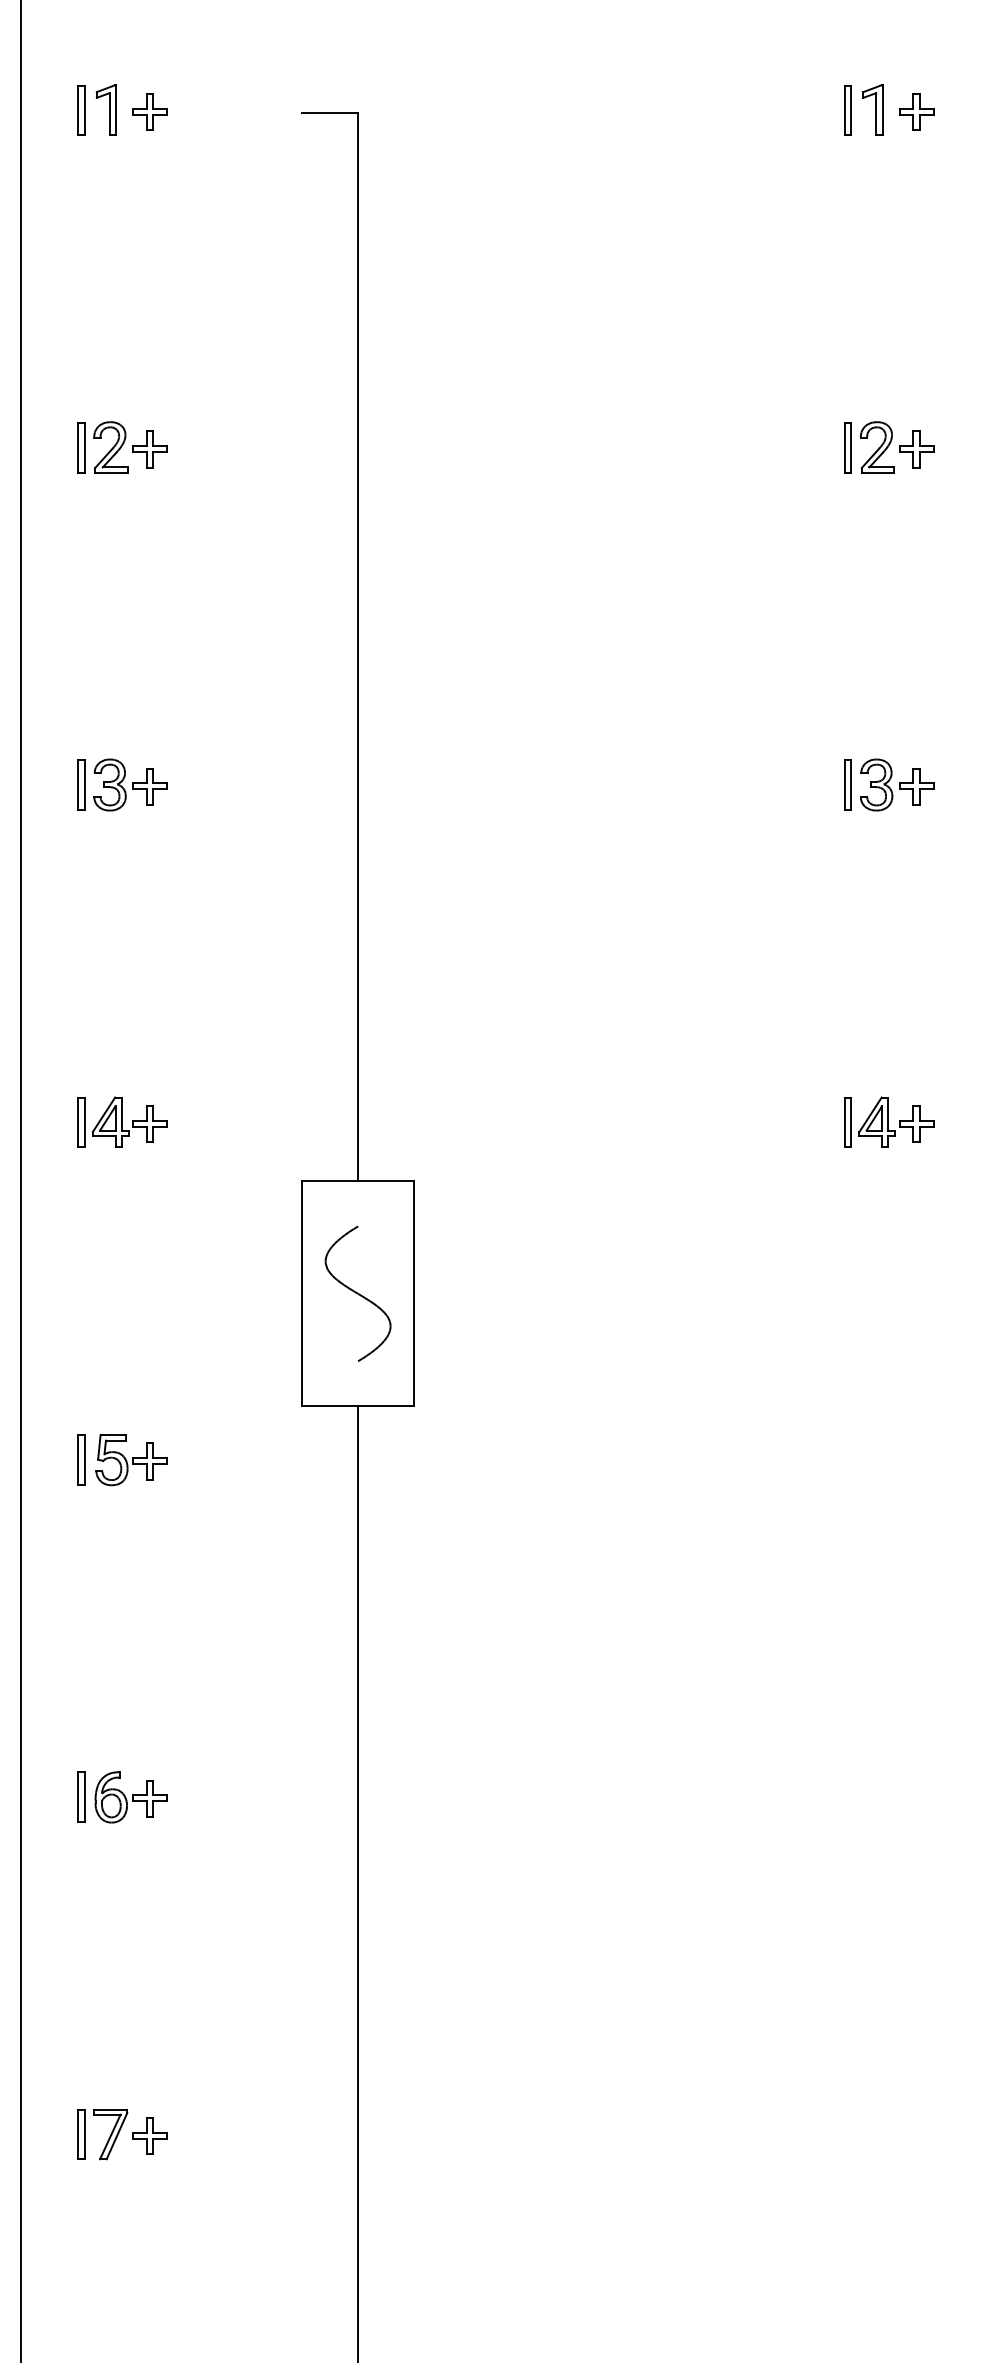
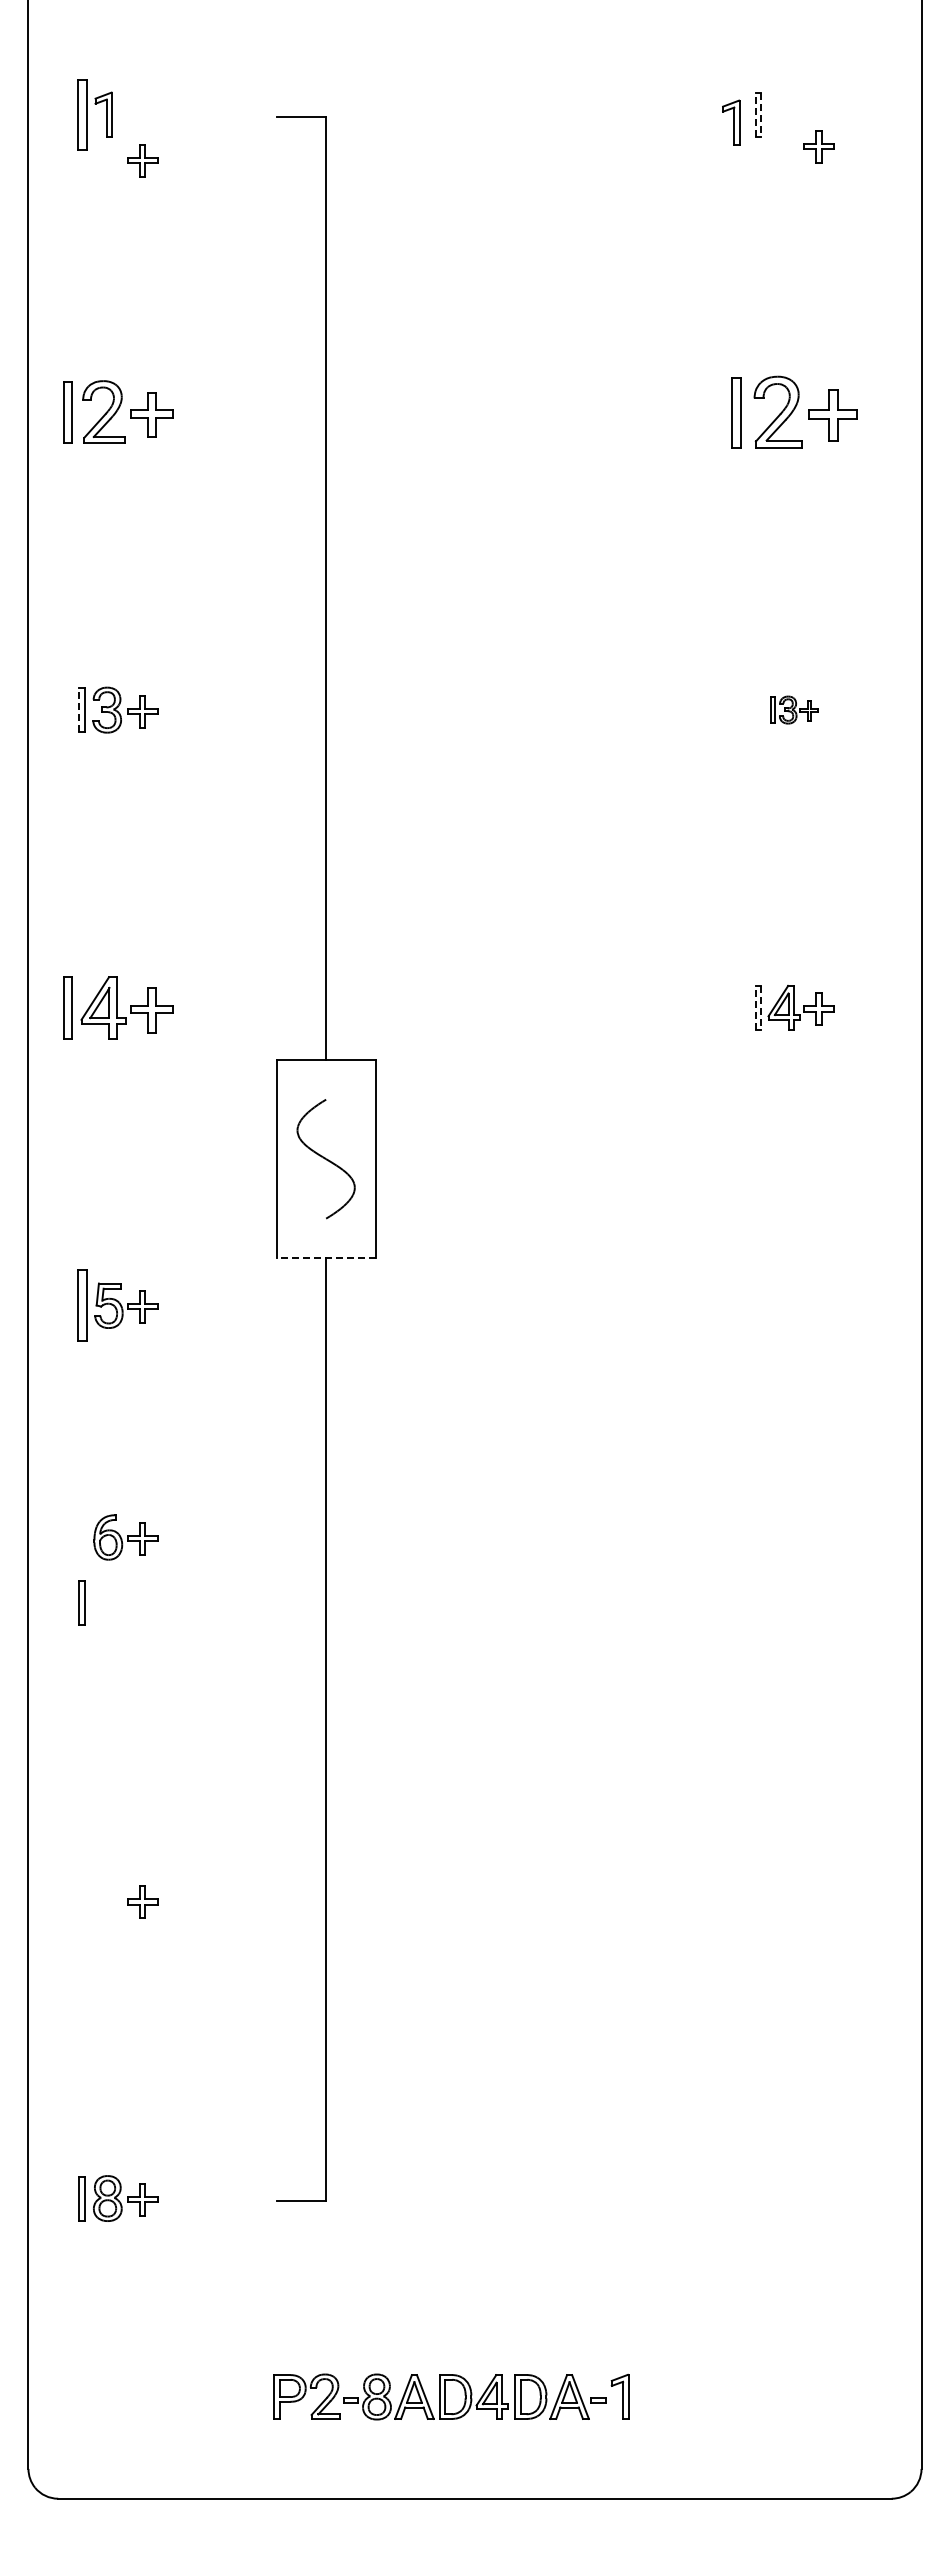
part: (80, 110) -> (81, 114), size x1.6
line: (844, 110) -> (755, 114), solid -> dashed
line: (851, 110) -> (761, 114), solid -> dashed
part: (872, 110) -> (731, 122), moved
part: (150, 111) -> (142, 160), moved
part: (916, 111) -> (818, 146), moved
part: (122, 446) -> (118, 411), size x1.4
part: (888, 446) -> (794, 411), size x1.6
part: (888, 784) -> (794, 709), size x0.6
line: (78, 785) -> (79, 710), solid -> dashed
part: (122, 1121) -> (118, 1007), size x1.4
line: (844, 1121) -> (755, 1007), solid -> dashed
line: (851, 1121) -> (761, 1007), solid -> dashed
line: (358, 1406) -> (326, 1258), solid -> dashed
part: (80, 1459) -> (81, 1305), size x1.6
part: (130, 1797) -> (125, 1537), moved
part: (109, 2136) -> (106, 1902), removed

